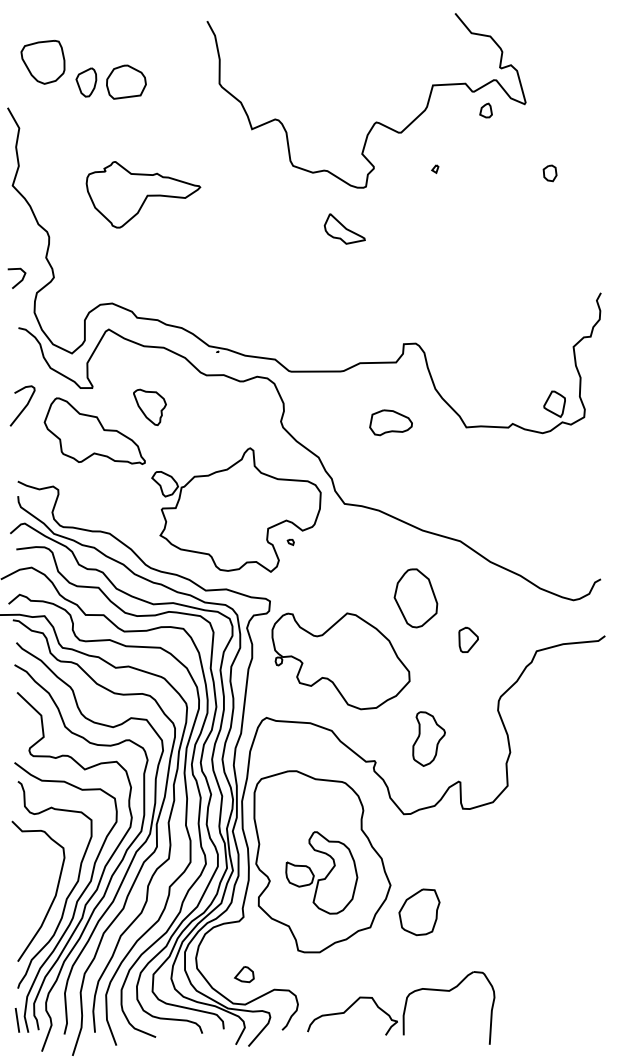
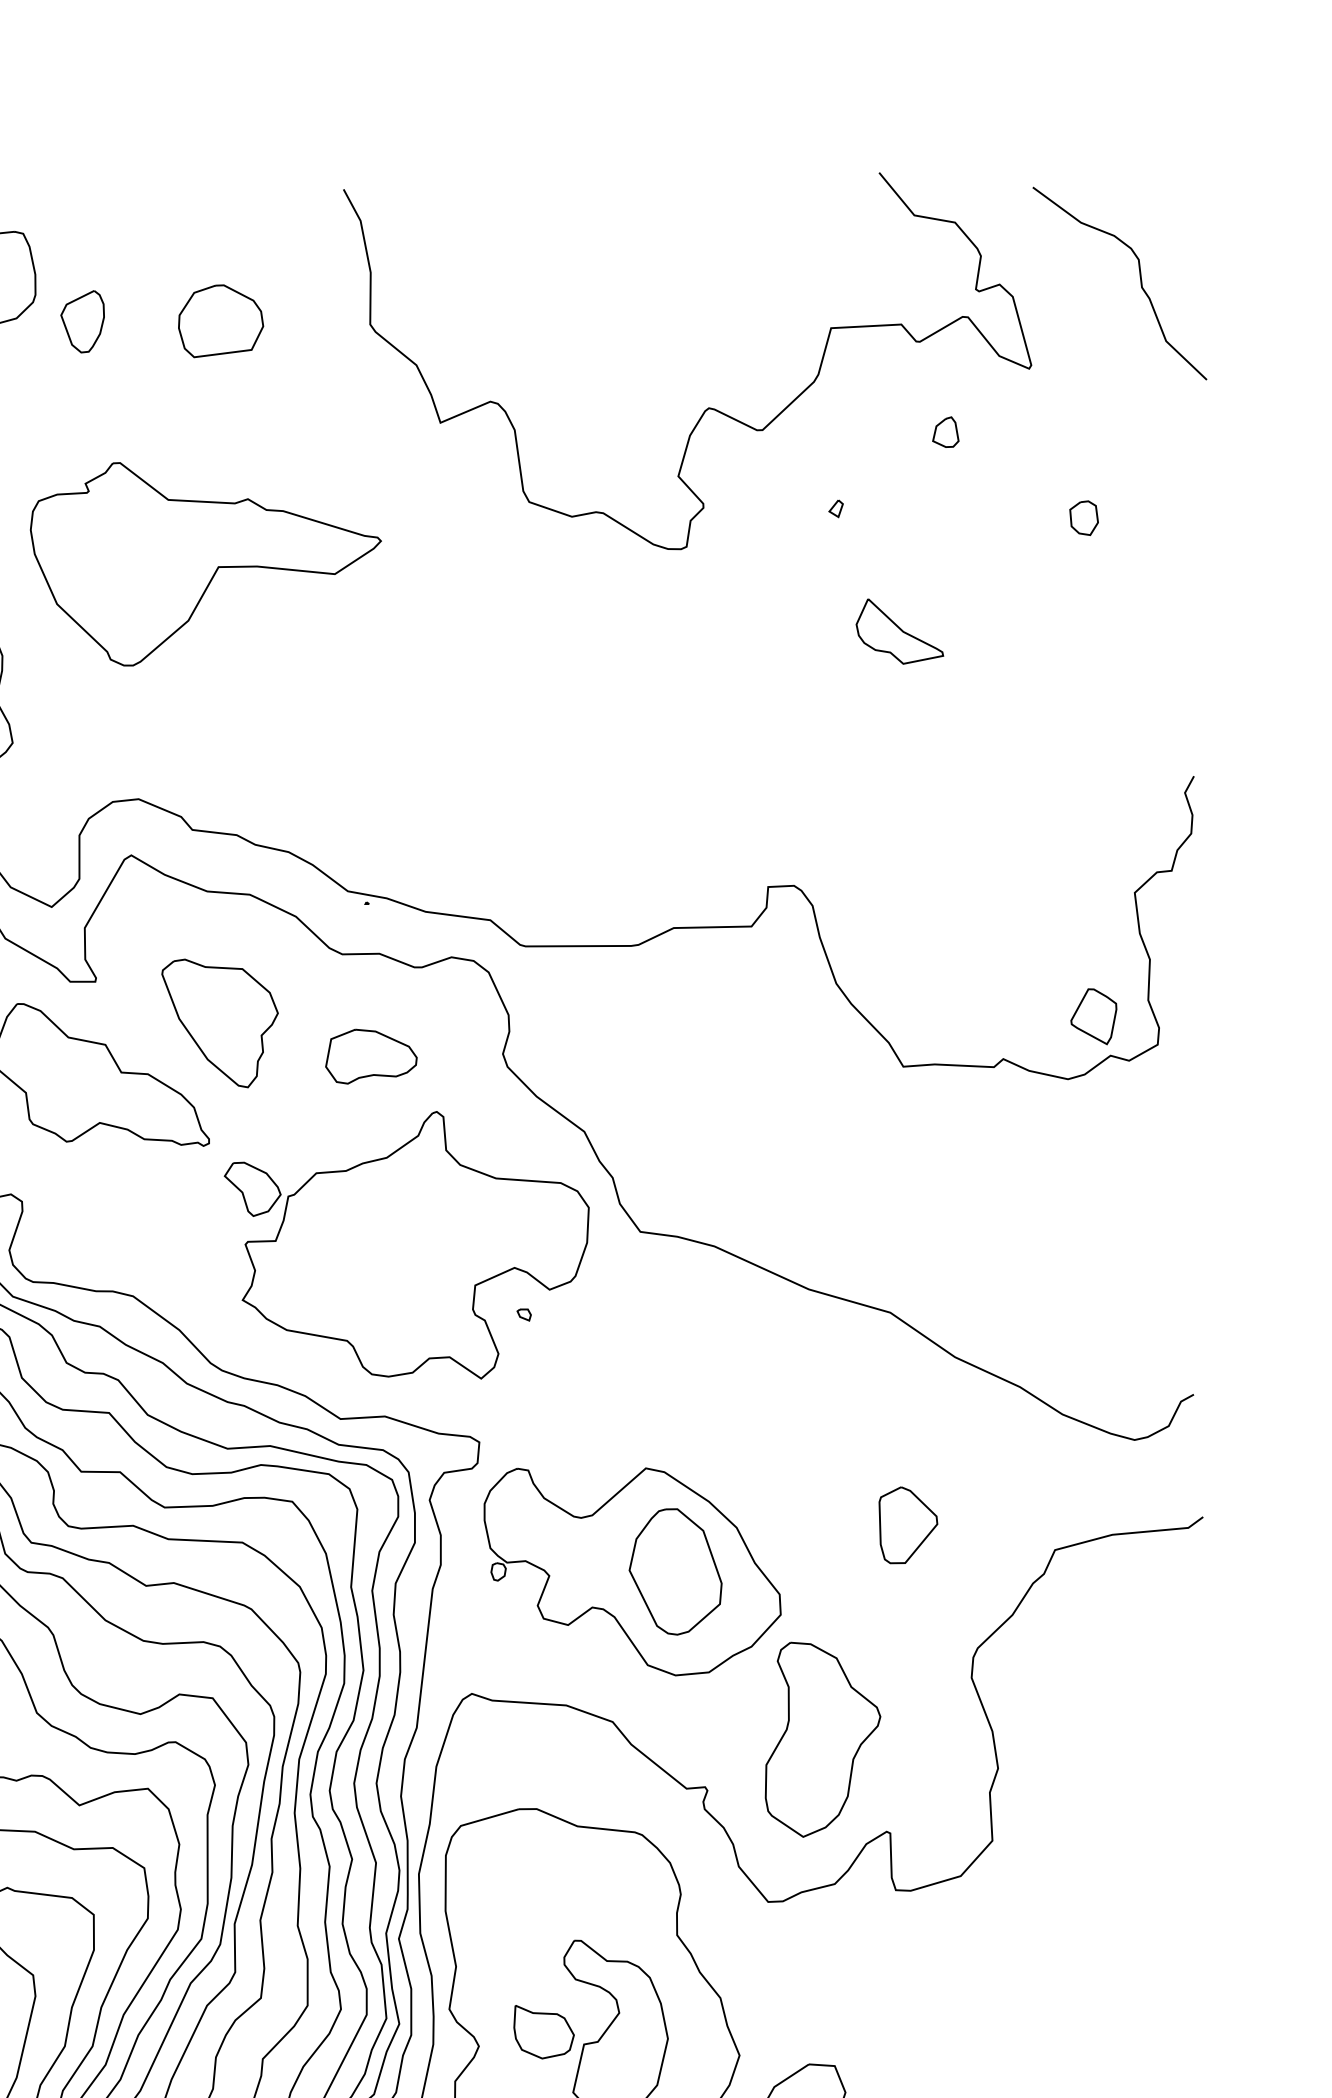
curve: (575, 64) -> (1138, 283), added
part: (126, 81) -> (221, 319), moved
part: (485, 110) -> (944, 432), moved
part: (143, 194) -> (206, 563), size x1.43
part: (344, 228) -> (899, 630), moved
part: (149, 407) -> (219, 1023), size x1.67
part: (390, 422) -> (370, 1056), moved
part: (415, 598) -> (674, 1572), moved
part: (468, 639) -> (907, 1524), size x1.43
part: (428, 738) -> (821, 1738), size x1.67

